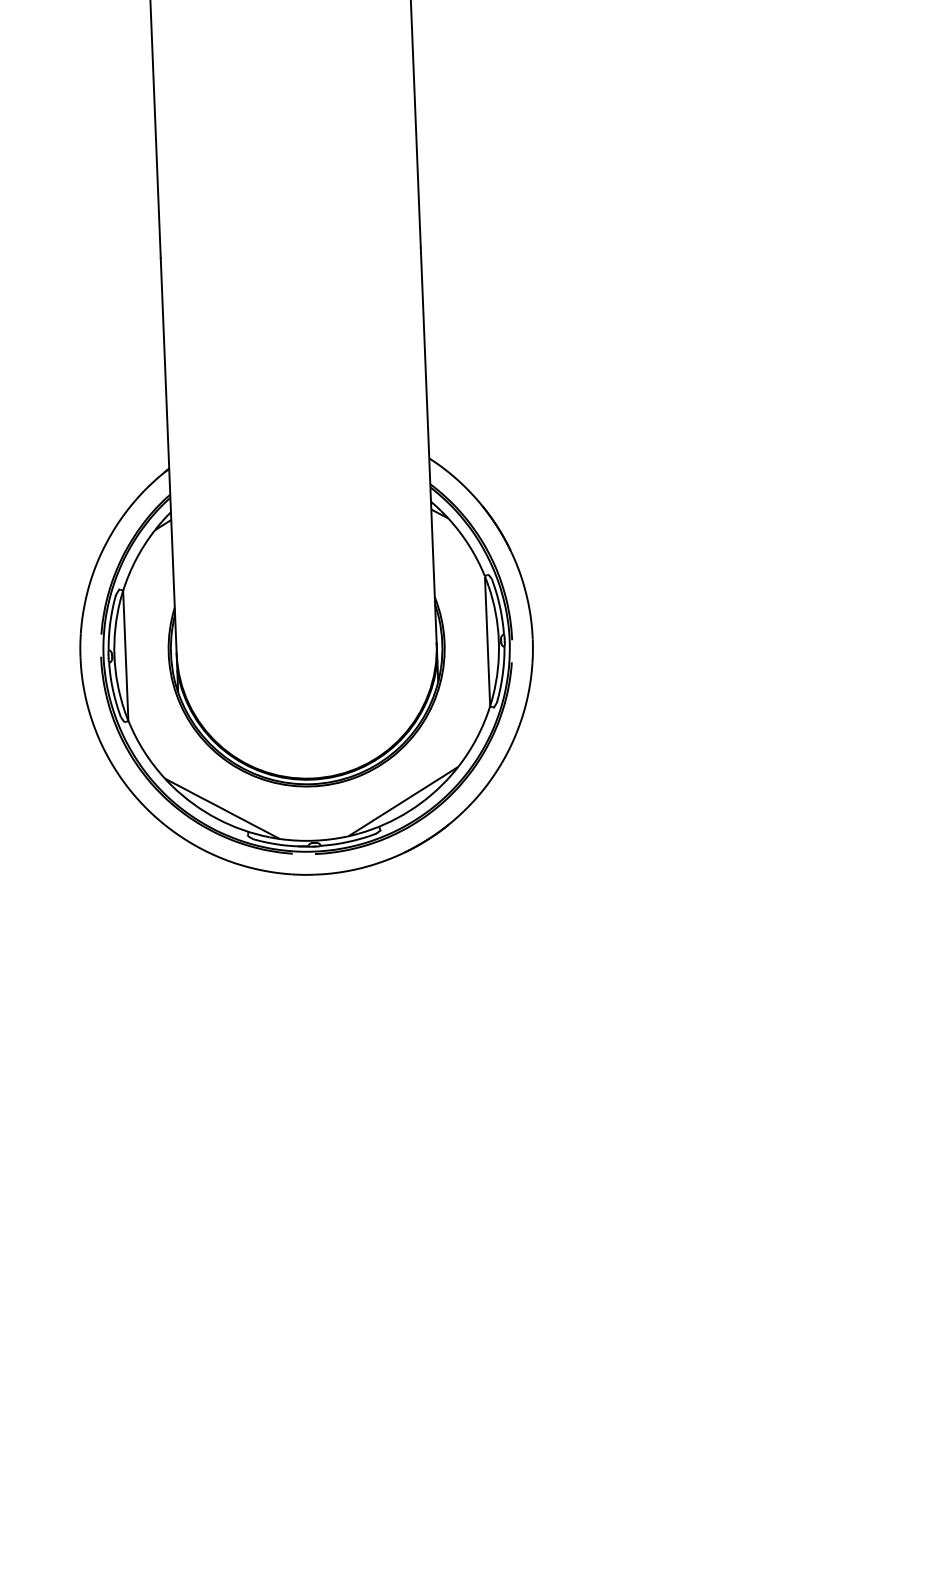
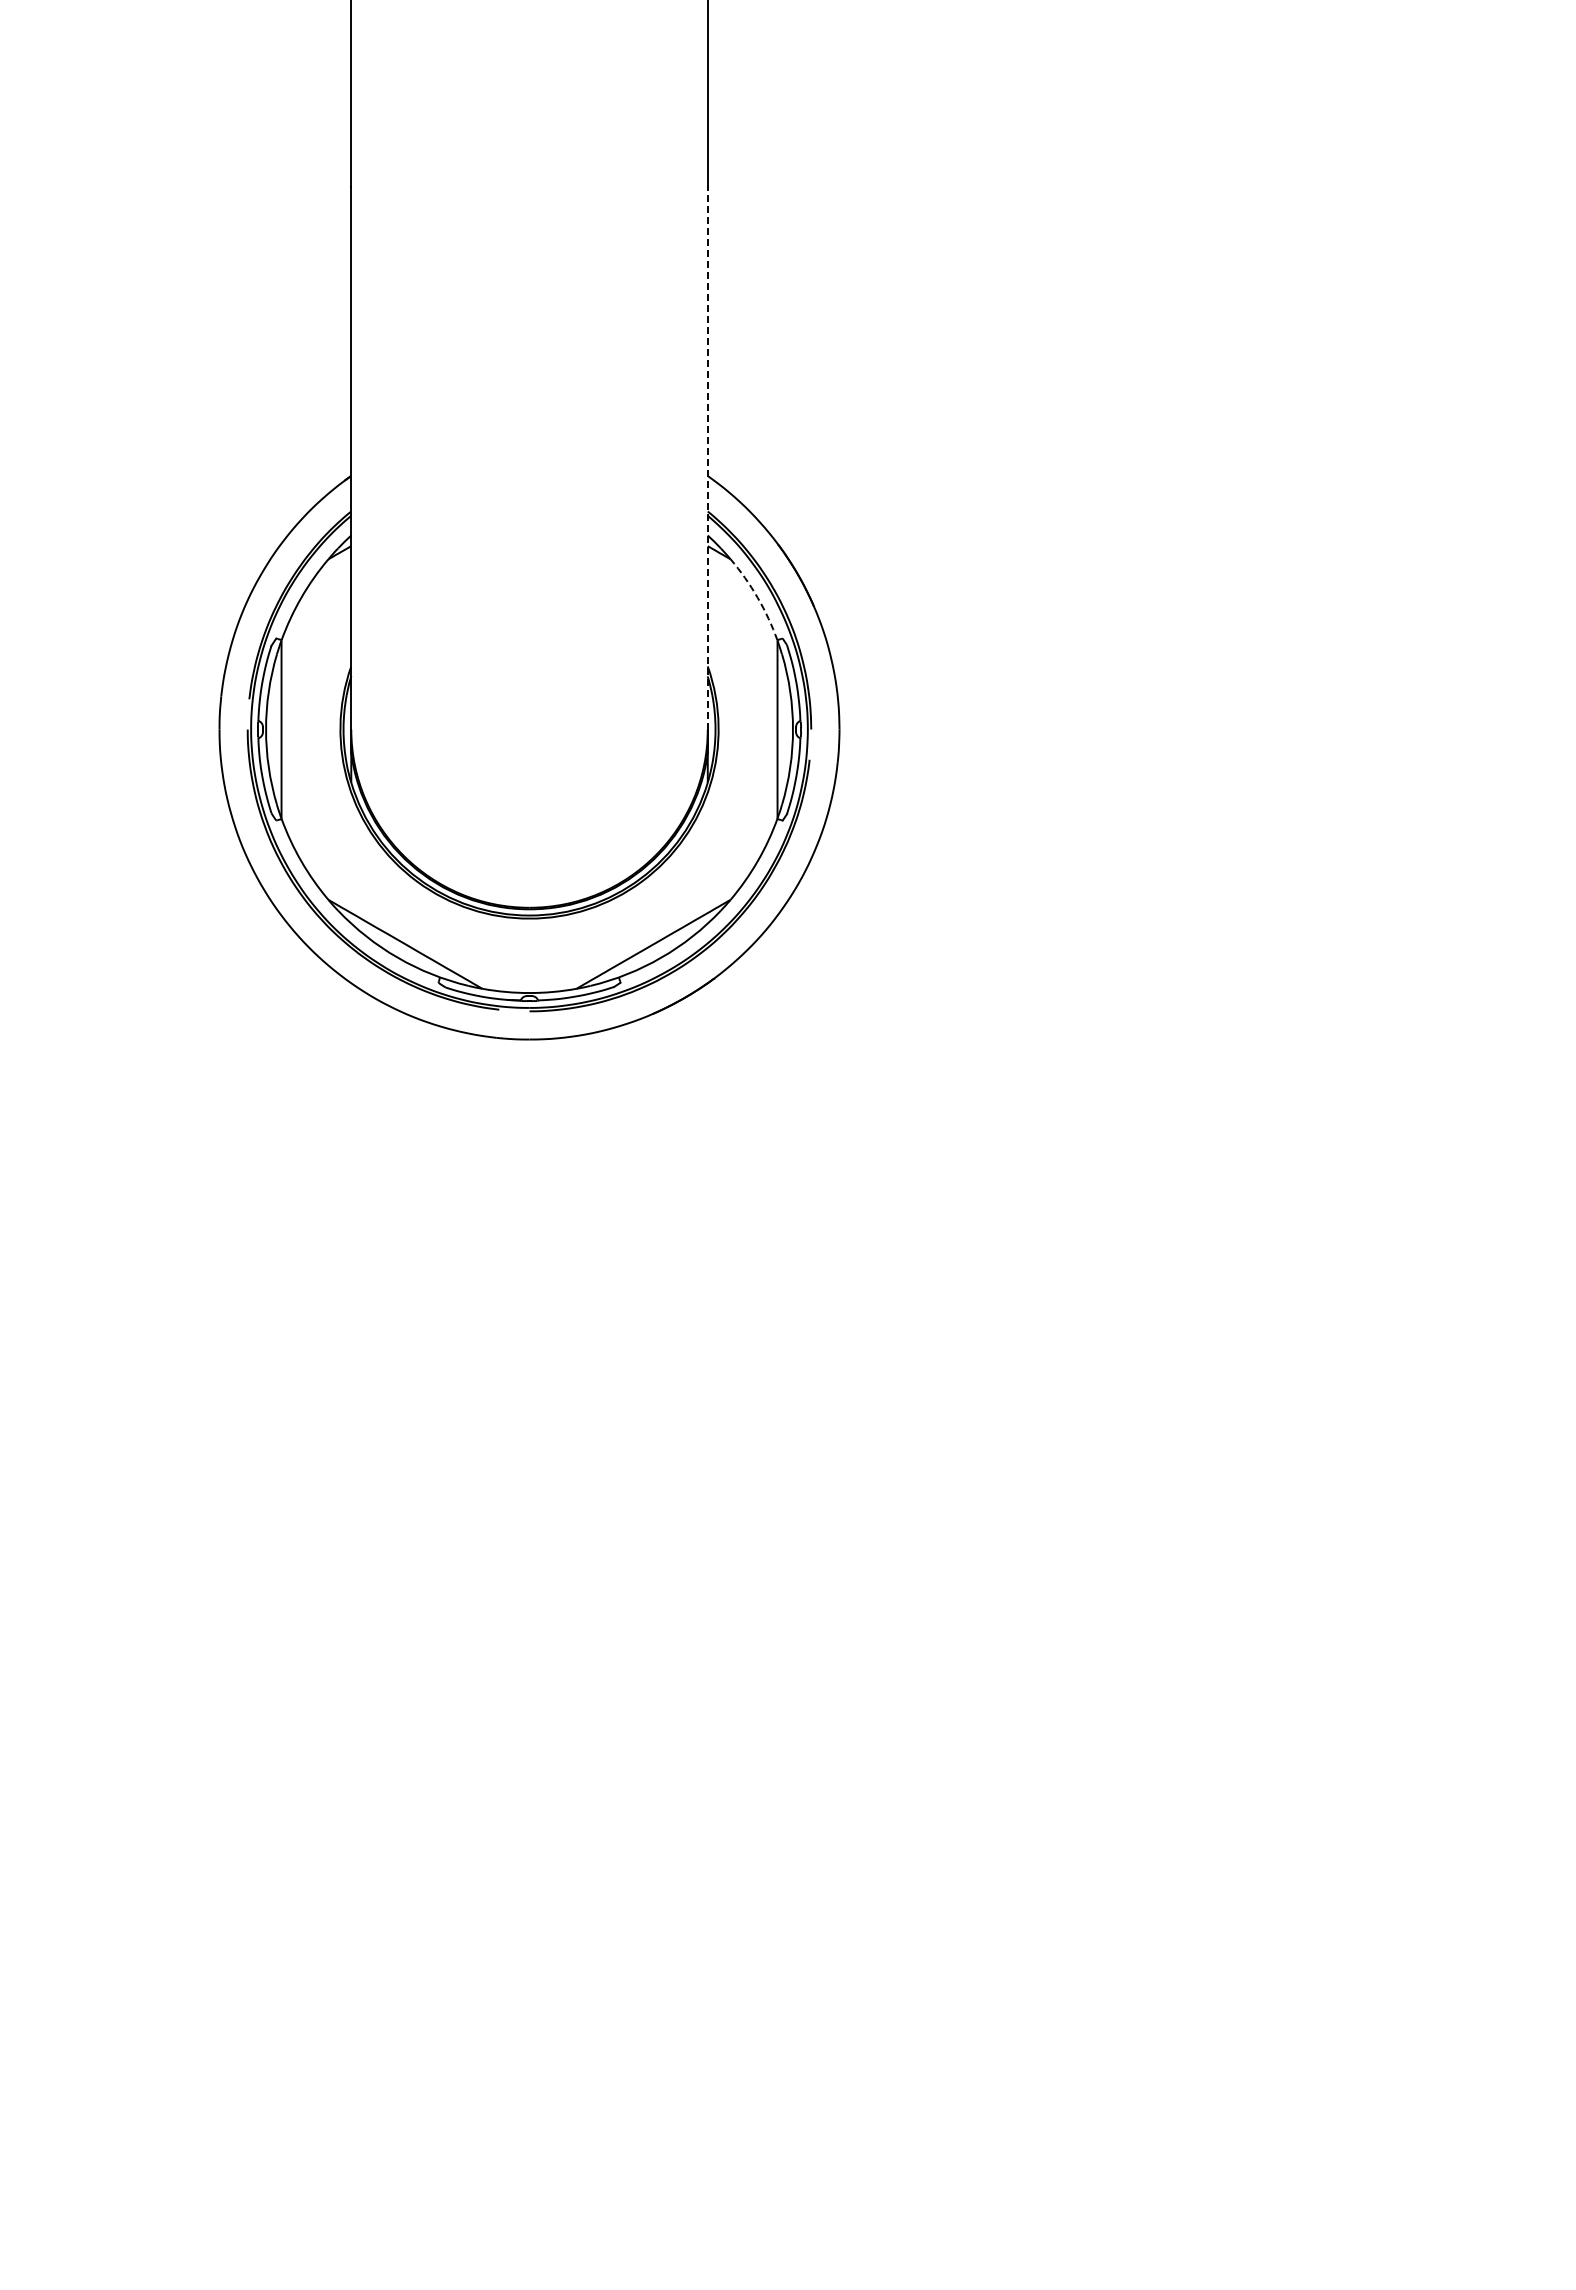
line: (428, 444) -> (707, 457), solid -> dashed
arc: (469, 545) -> (757, 597), solid -> dashed

